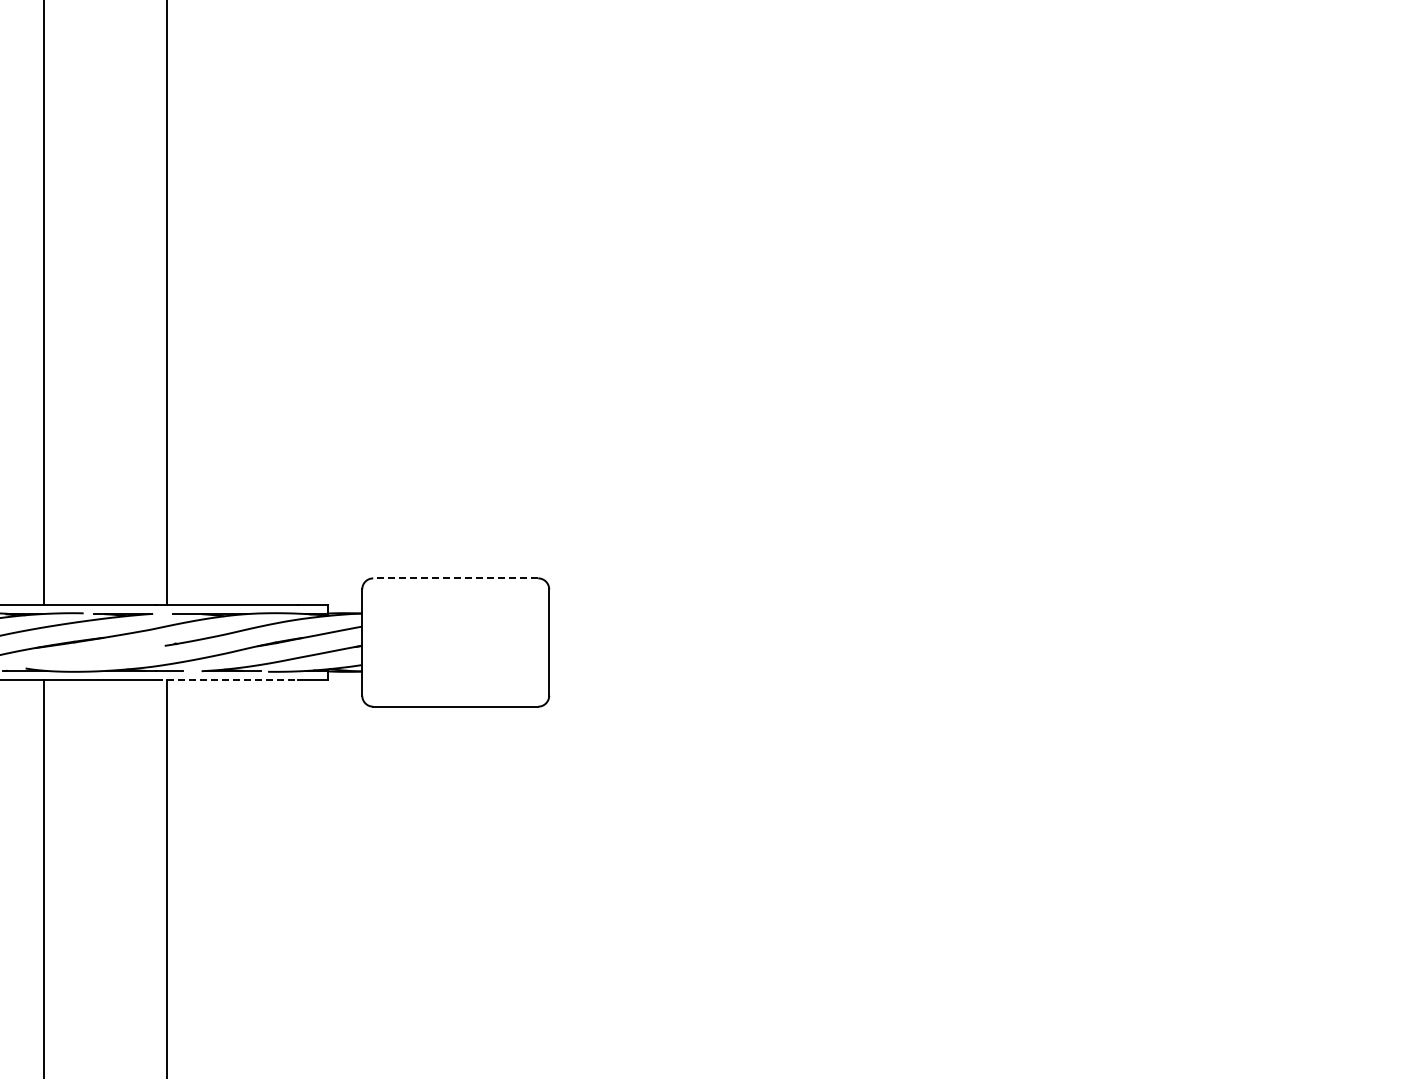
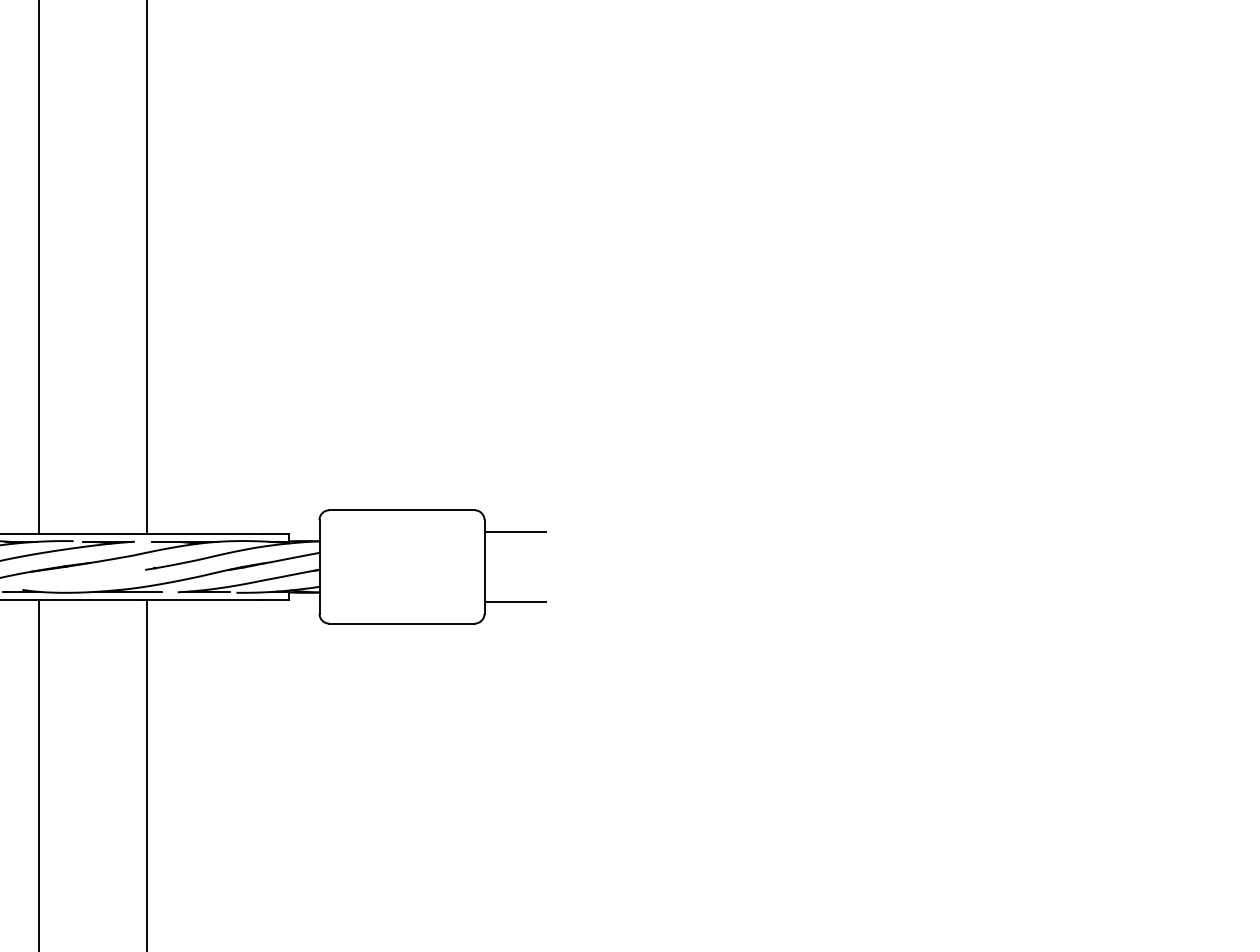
line: (455, 578) -> (401, 510), dashed -> solid
line: (583, 603) -> (514, 532), added
line: (227, 680) -> (200, 600), dashed -> solid
line: (583, 681) -> (514, 601), added

